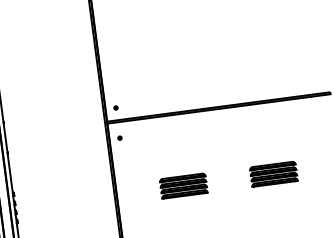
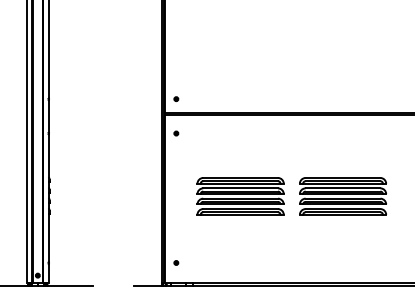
part: (273, 174) -> (342, 196), size x1.67
part: (183, 186) -> (240, 196), size x1.67

